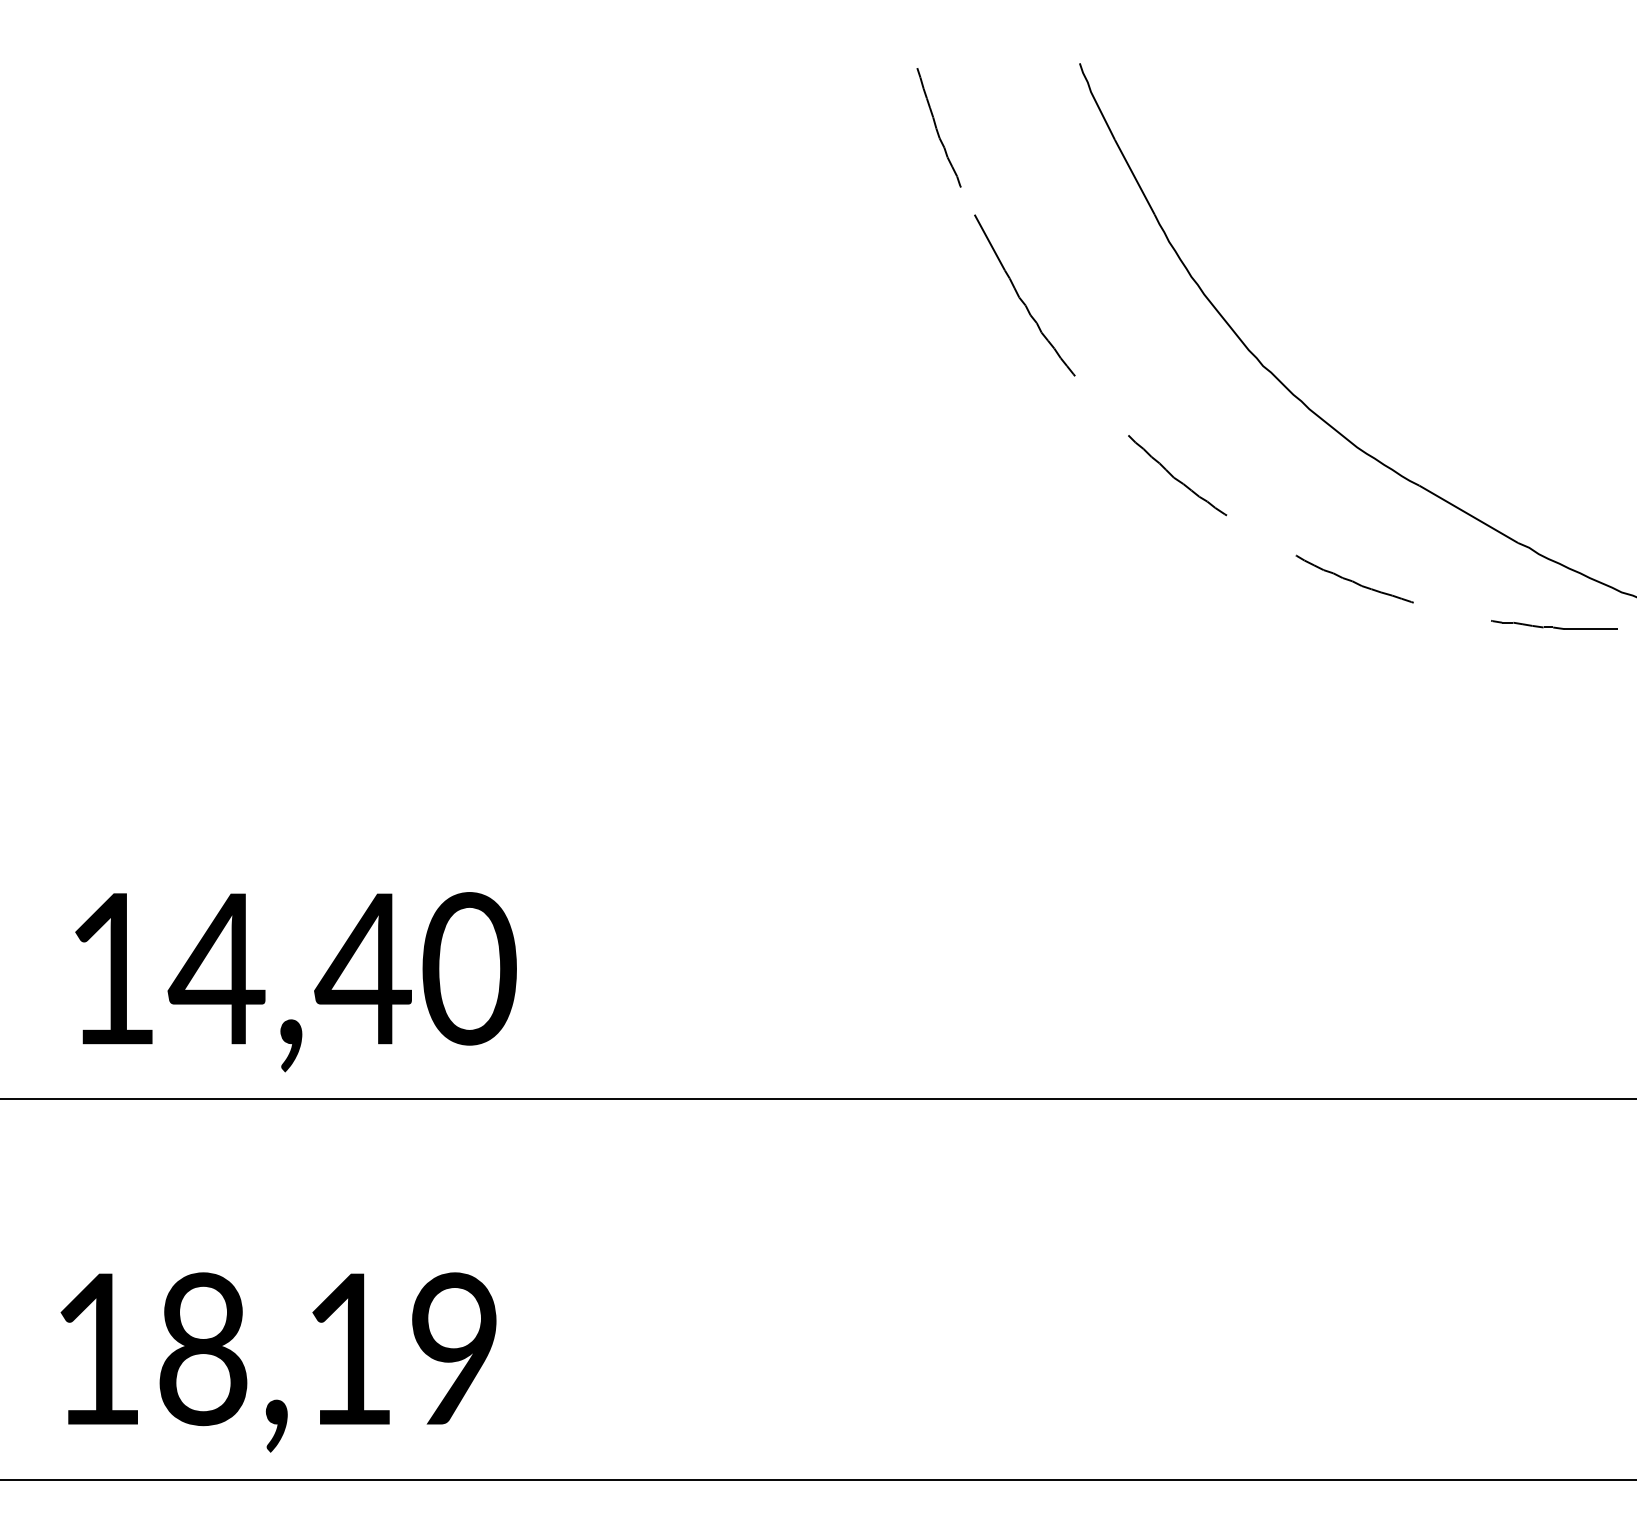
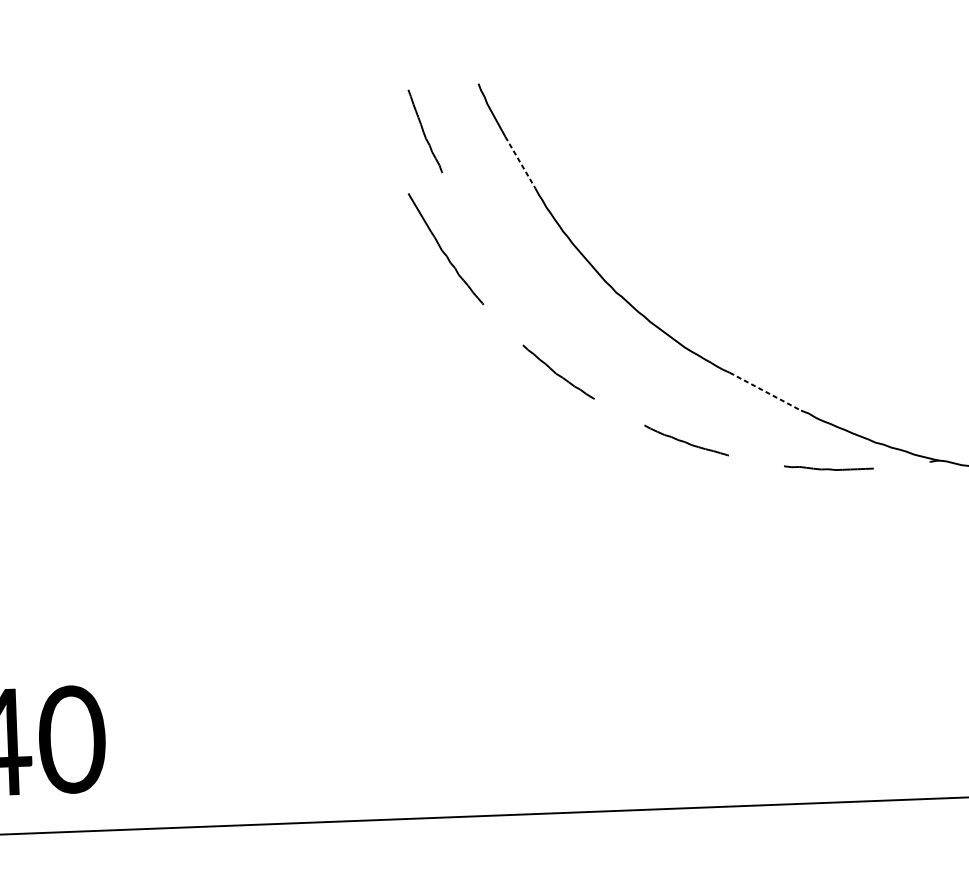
curve: (937, 128) -> (424, 131), moved
line: (1135, 177) -> (520, 162), solid -> dashed
line: (1469, 514) -> (765, 391), solid -> dashed

